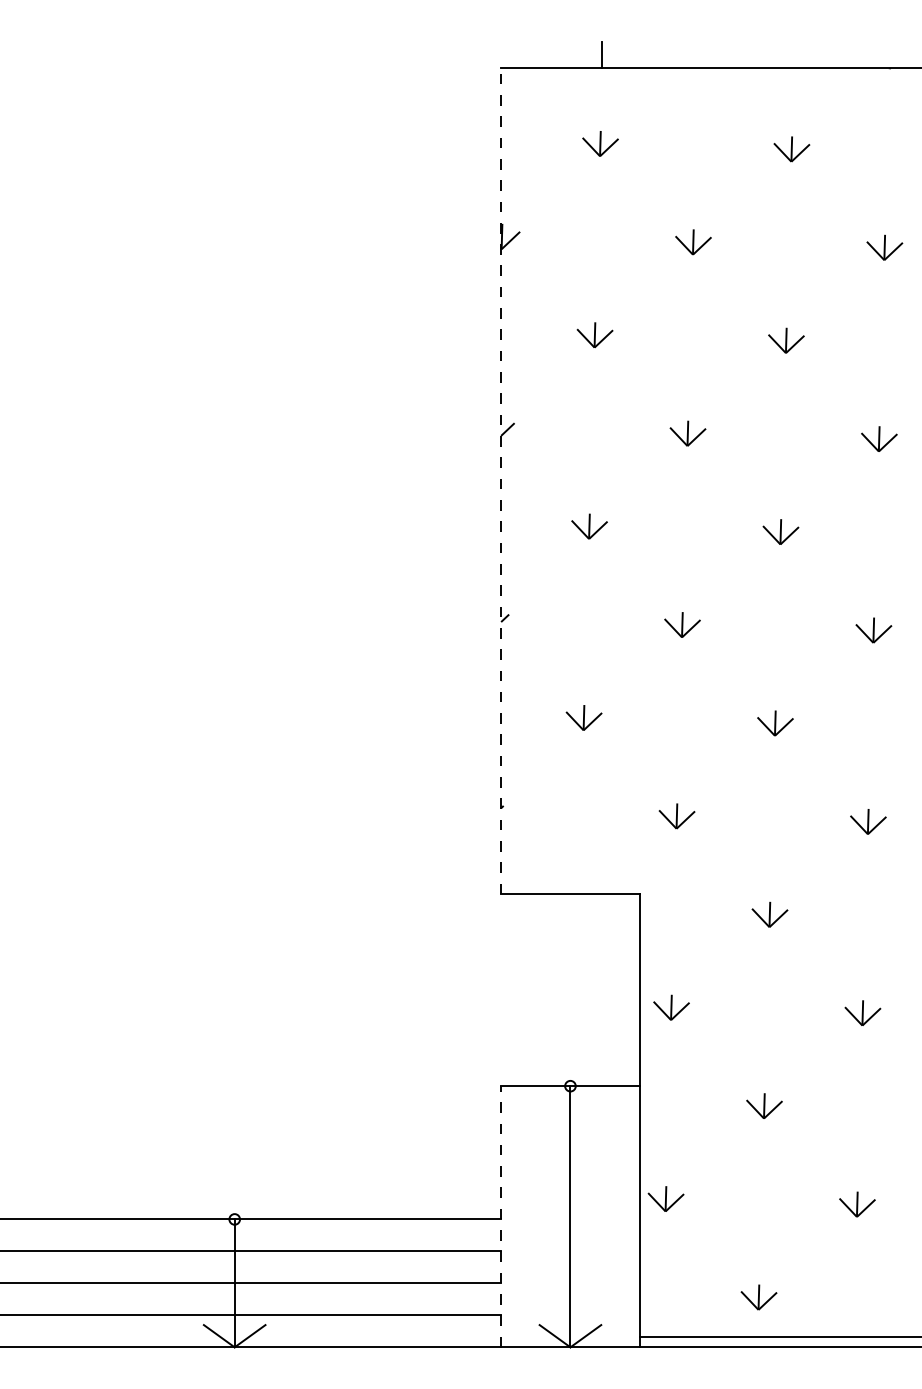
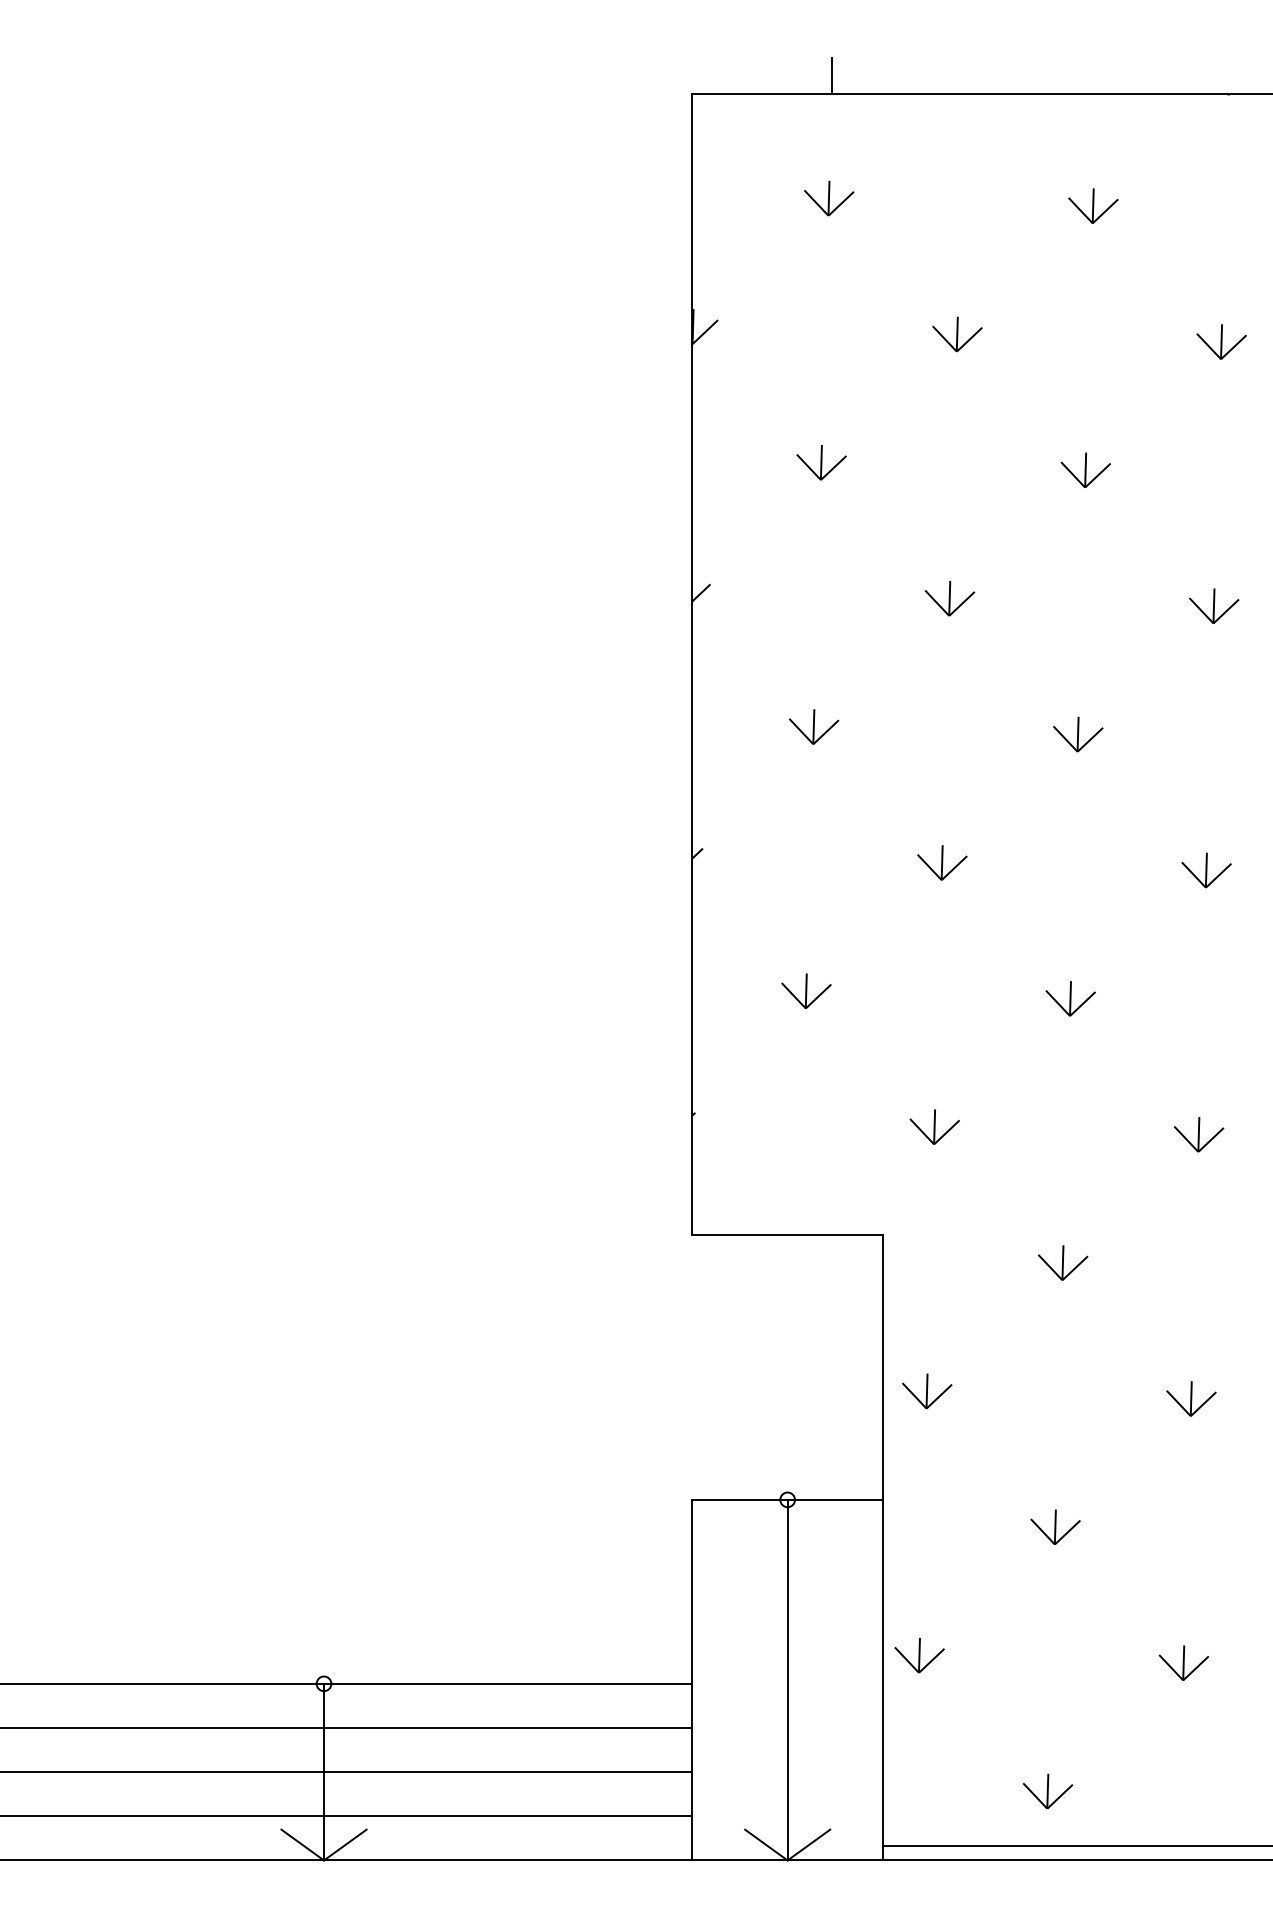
line: (500, 481) -> (691, 664), dashed -> solid
line: (500, 1216) -> (691, 1679), dashed -> solid

